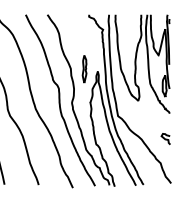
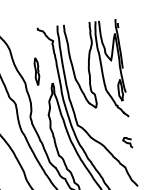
part: (84, 69) -> (36, 71), moved

